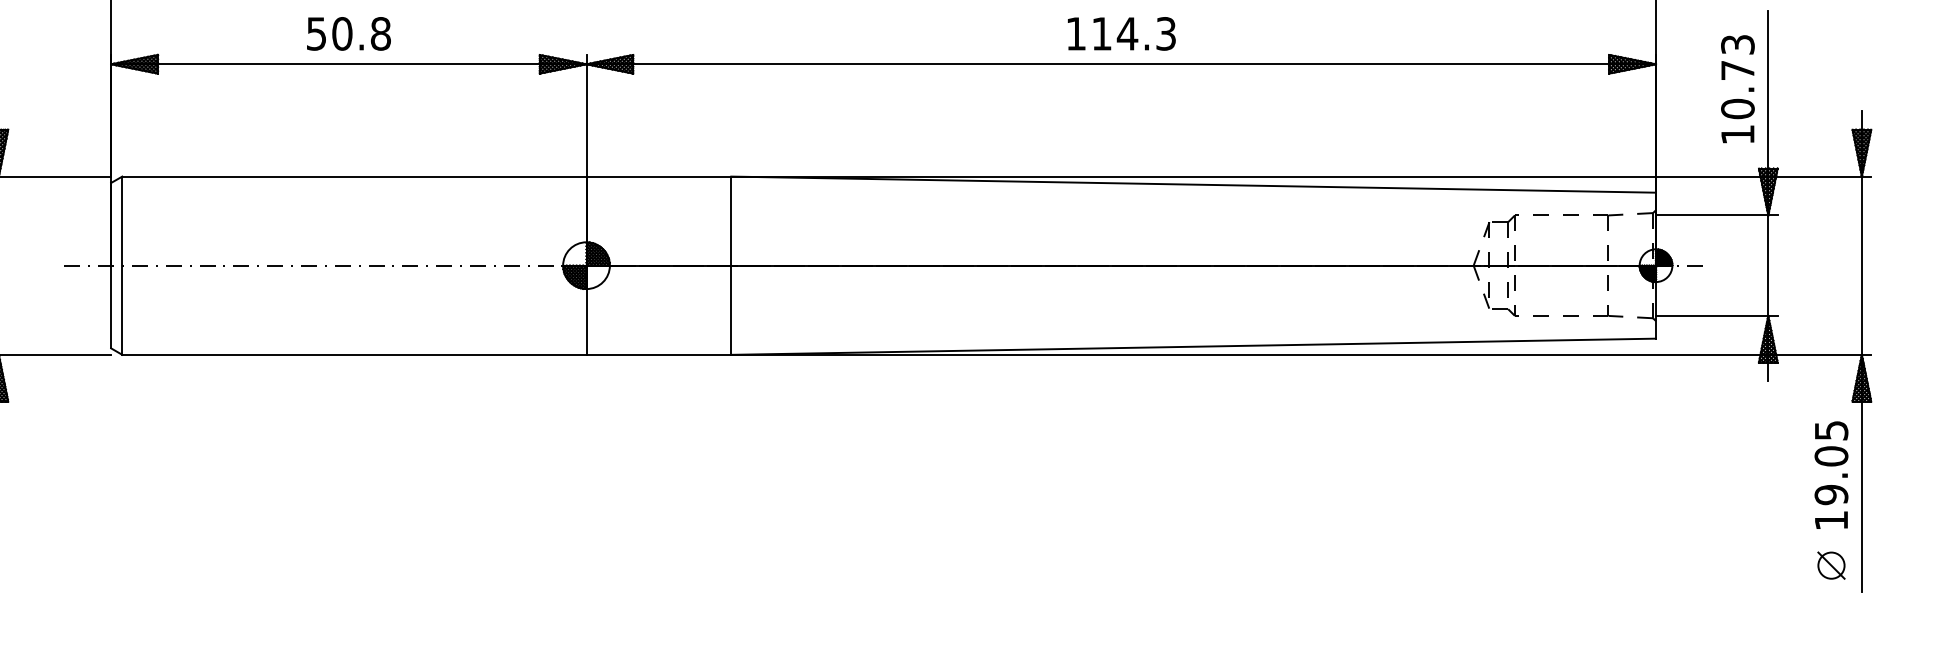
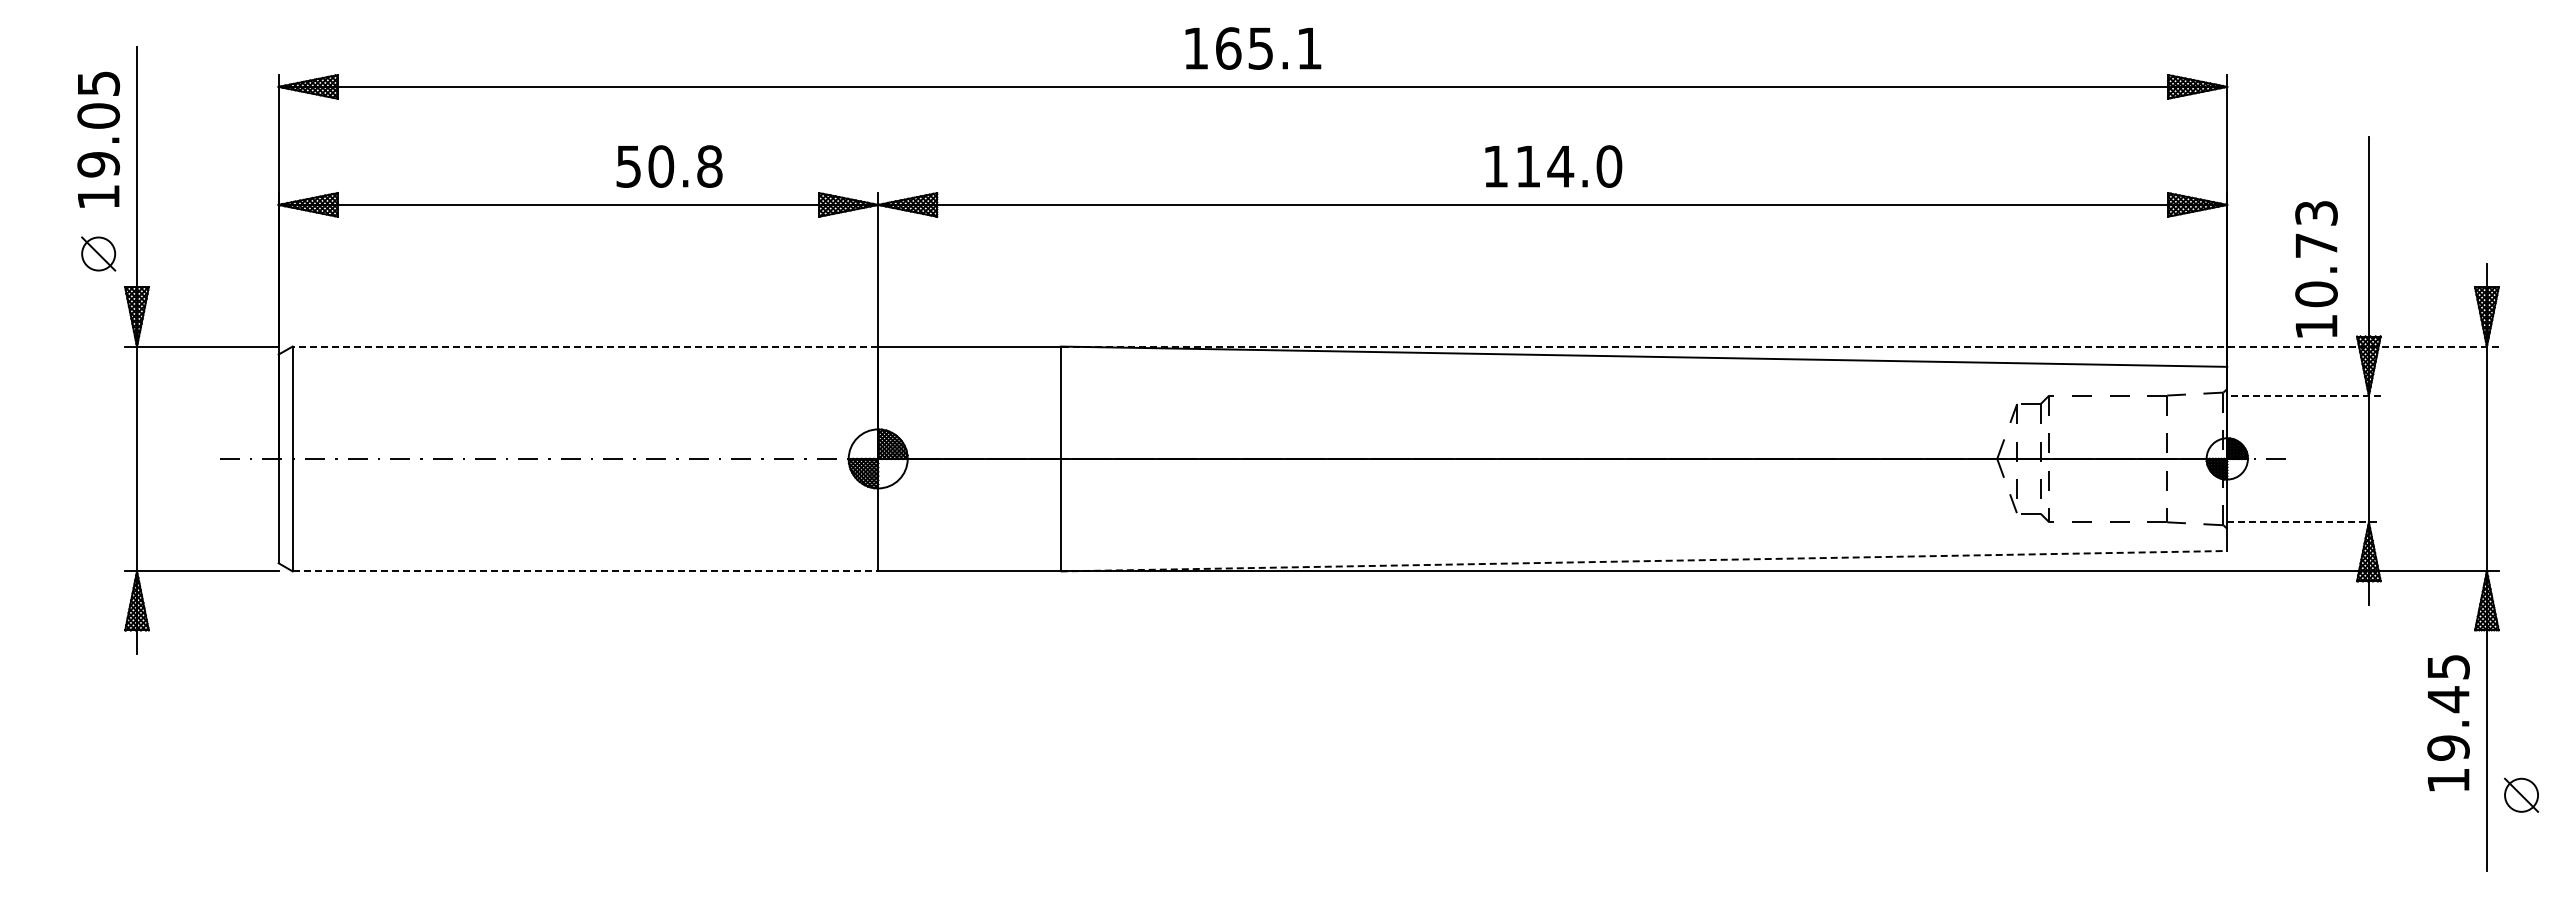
text: (348, 33) -> (669, 166), moved
text: (1166, 33) -> (1609, 166), 114.3 -> 114.0
text: (1737, 89) -> (2316, 269), moved
line: (354, 176) -> (585, 346), solid -> dashed
line: (1301, 176) -> (1779, 346), solid -> dashed
line: (1716, 215) -> (2303, 395), solid -> dashed
line: (1716, 316) -> (2303, 522), solid -> dashed
line: (1194, 346) -> (1644, 561), solid -> dashed
line: (354, 354) -> (585, 571), solid -> dashed
text: (1831, 456) -> (2448, 699), 19.05 -> 19.45
part: (1831, 565) -> (2521, 794), moved

